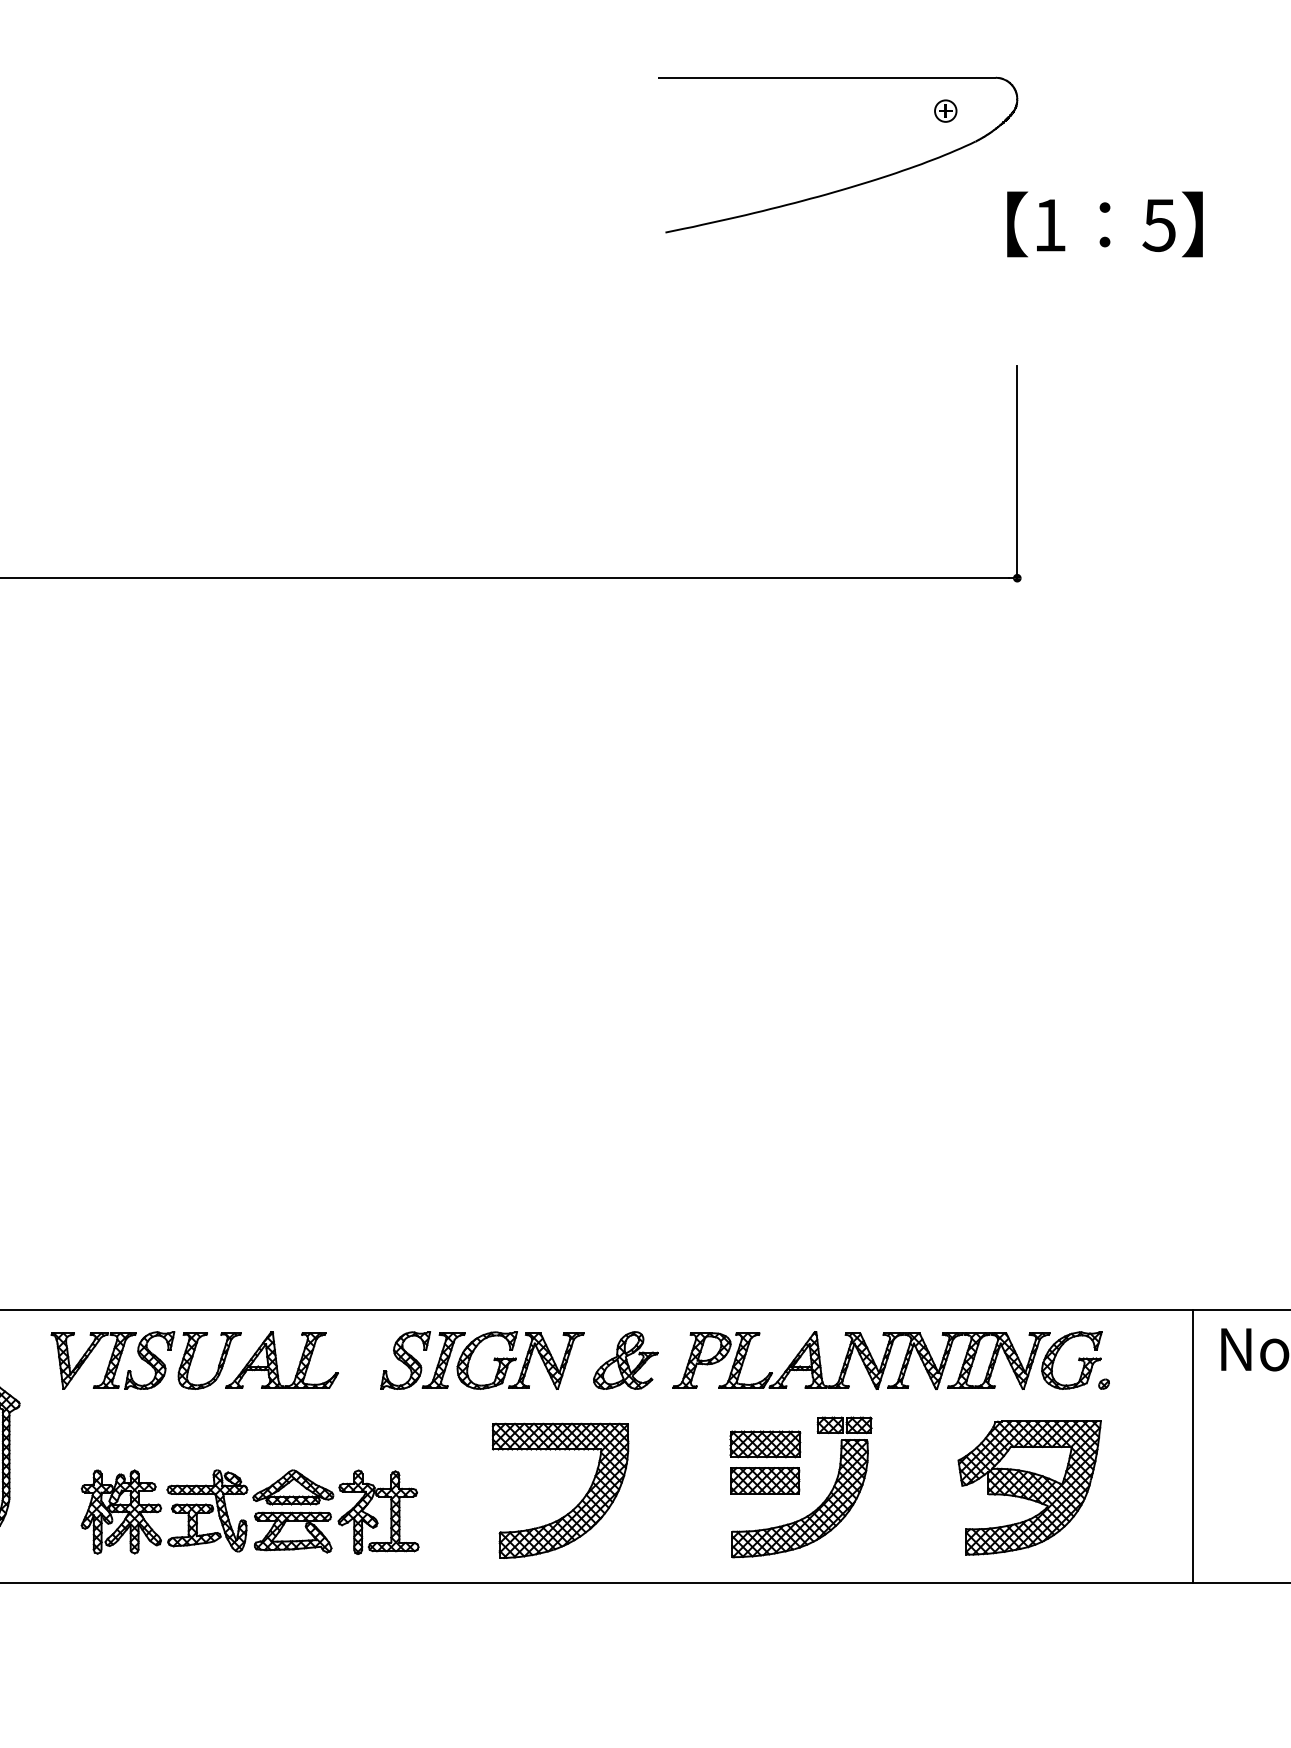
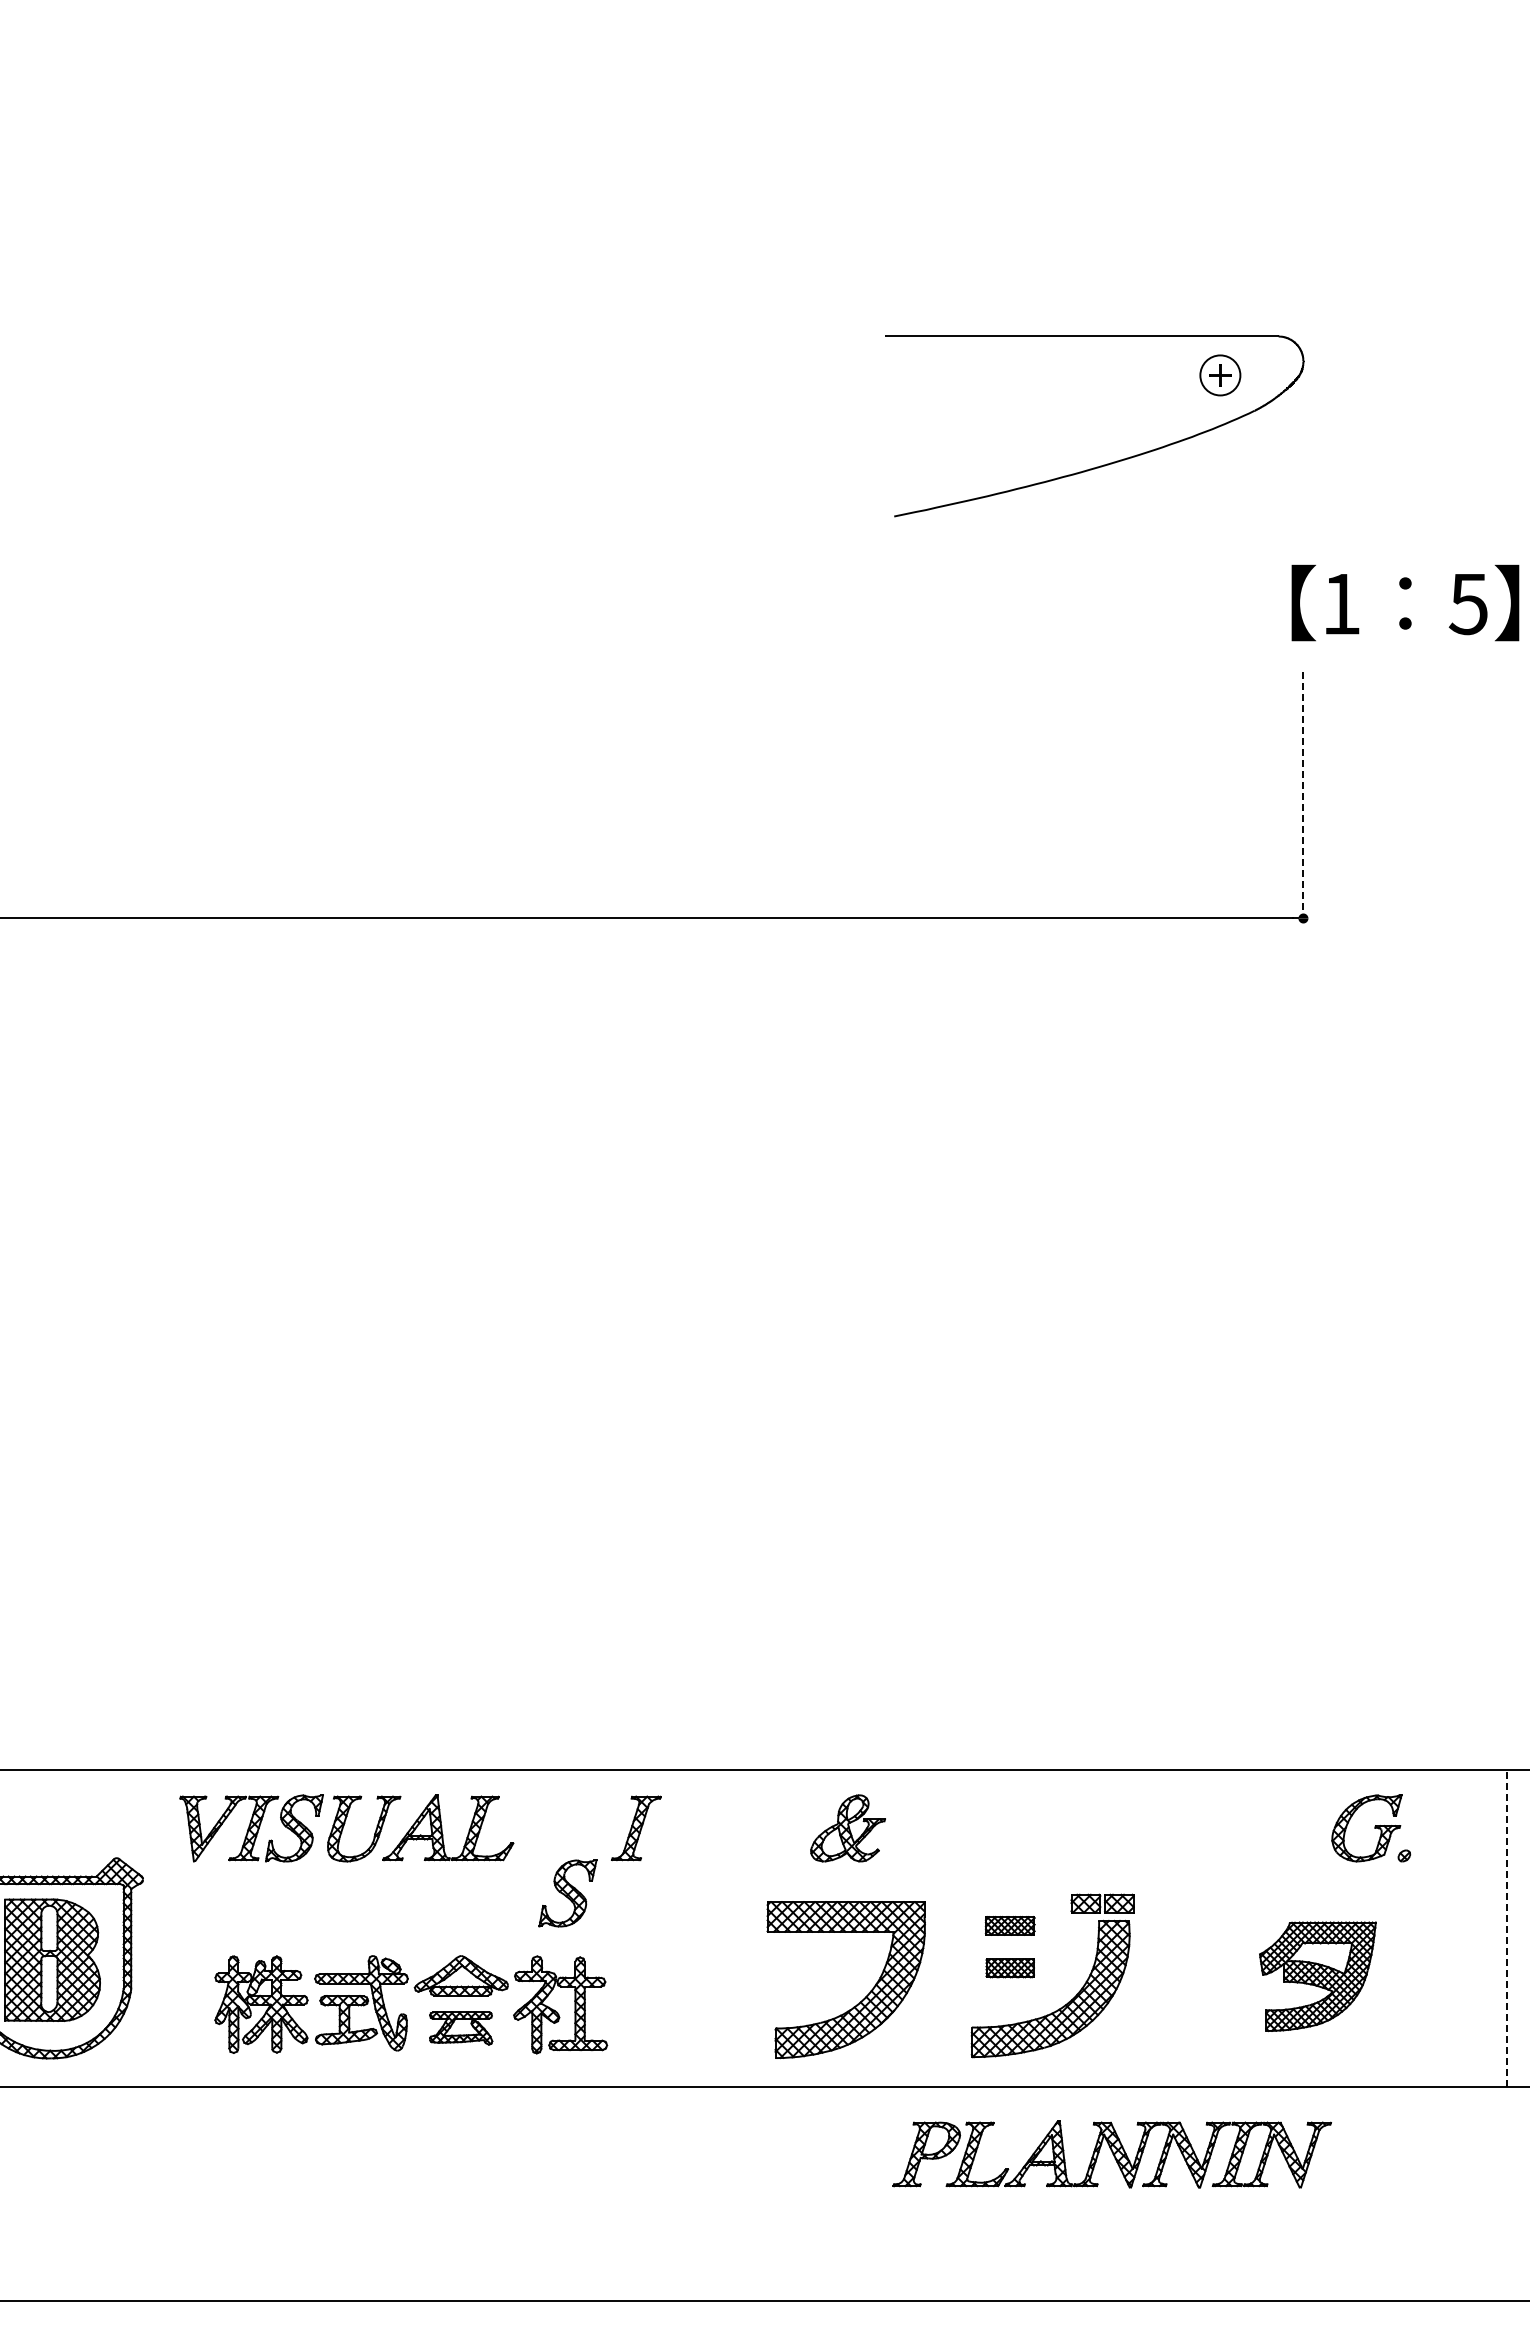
part: (945, 110) -> (1219, 374), size x1.6
text: (1105, 223) -> (1405, 602), moved
line: (1017, 472) -> (1303, 795), solid -> dashed
part: (405, 1360) -> (567, 1893), moved
part: (520, 1360) -> (725, 1828), removed
part: (860, 1360) -> (1111, 2154), moved
part: (764, 1444) -> (1009, 1925), size x0.6
line: (1192, 1446) -> (1507, 1928), solid -> dashed
part: (764, 1481) -> (1009, 1968), size x0.6
part: (1029, 1487) -> (1317, 1976), size x0.7
part: (575, 1506) -> (863, 1998), moved
part: (292, 1532) -> (460, 2028), size x0.7

